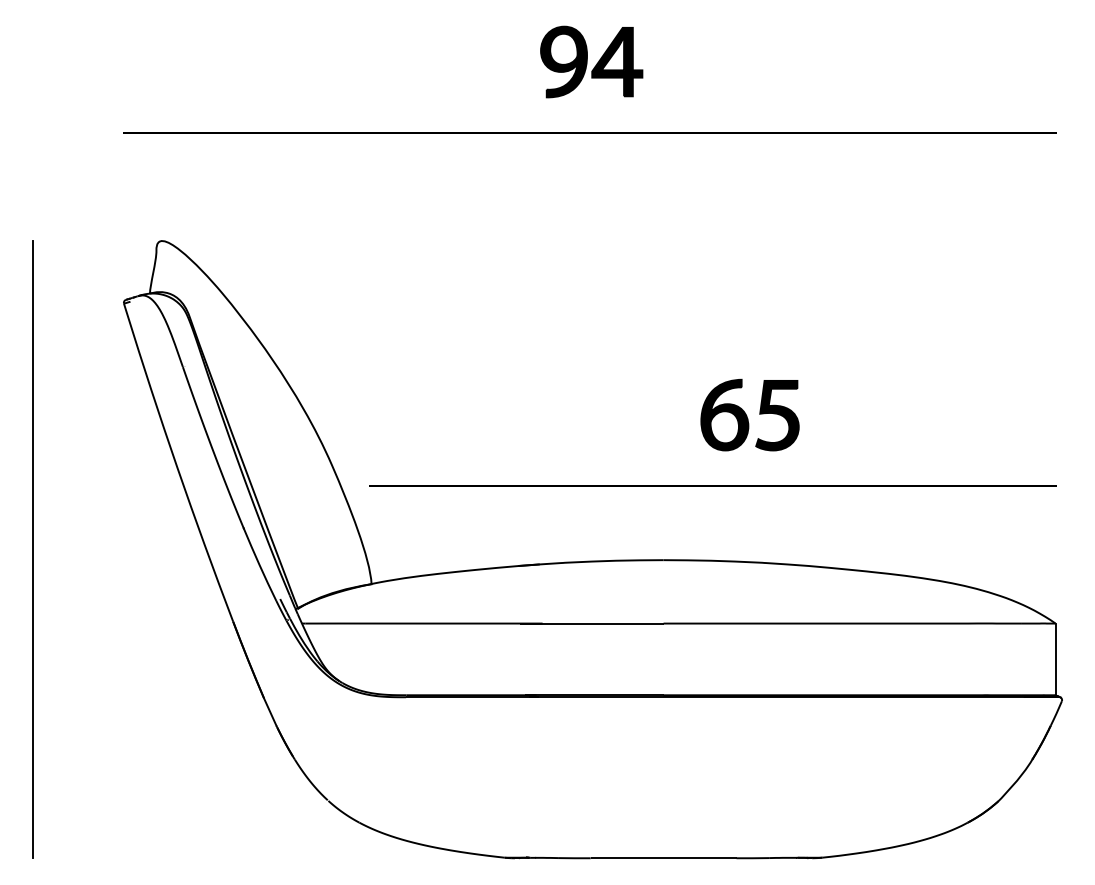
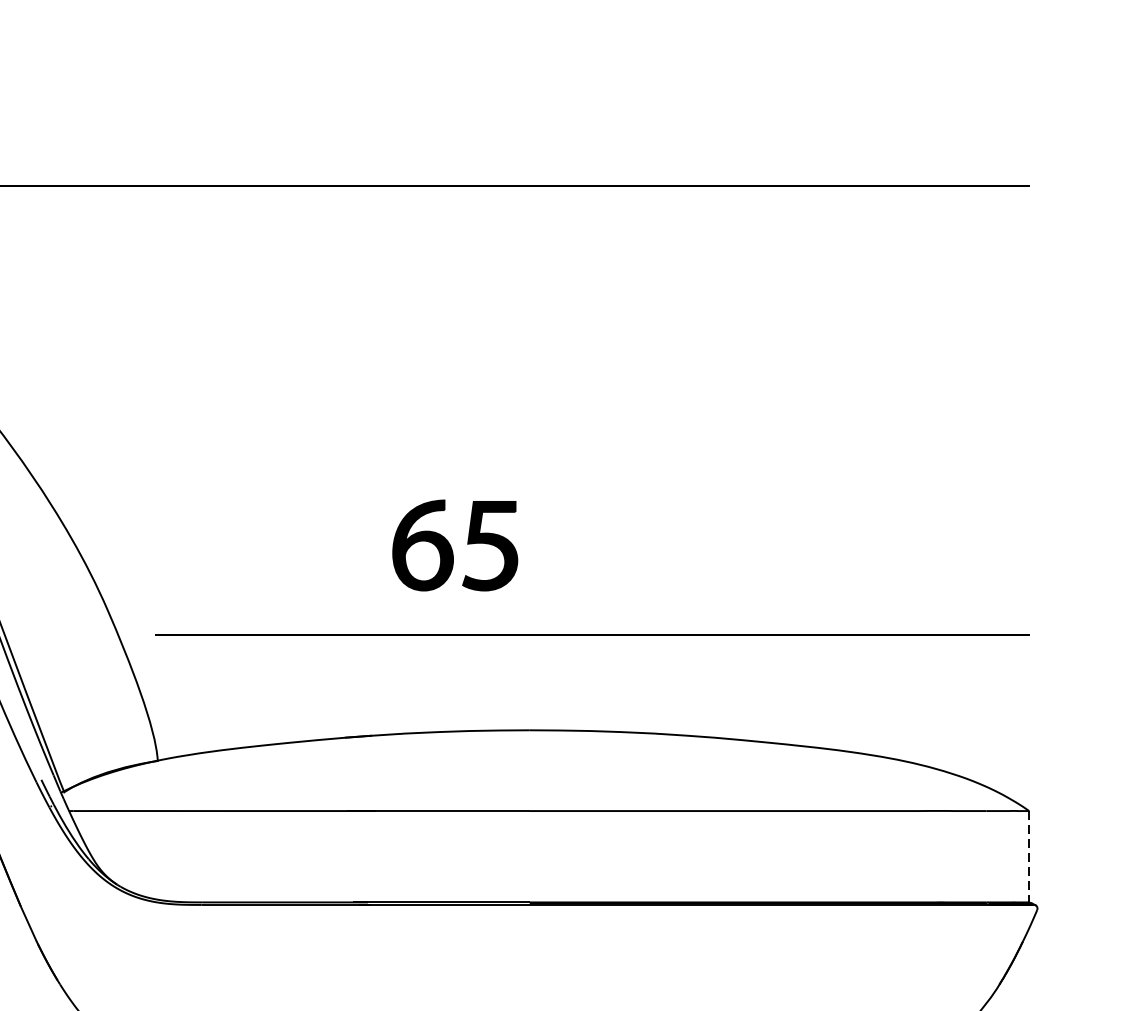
part: (591, 61) -> (437, 94), removed
part: (749, 414) -> (454, 544), moved
line: (1055, 659) -> (1029, 856), solid -> dashed

